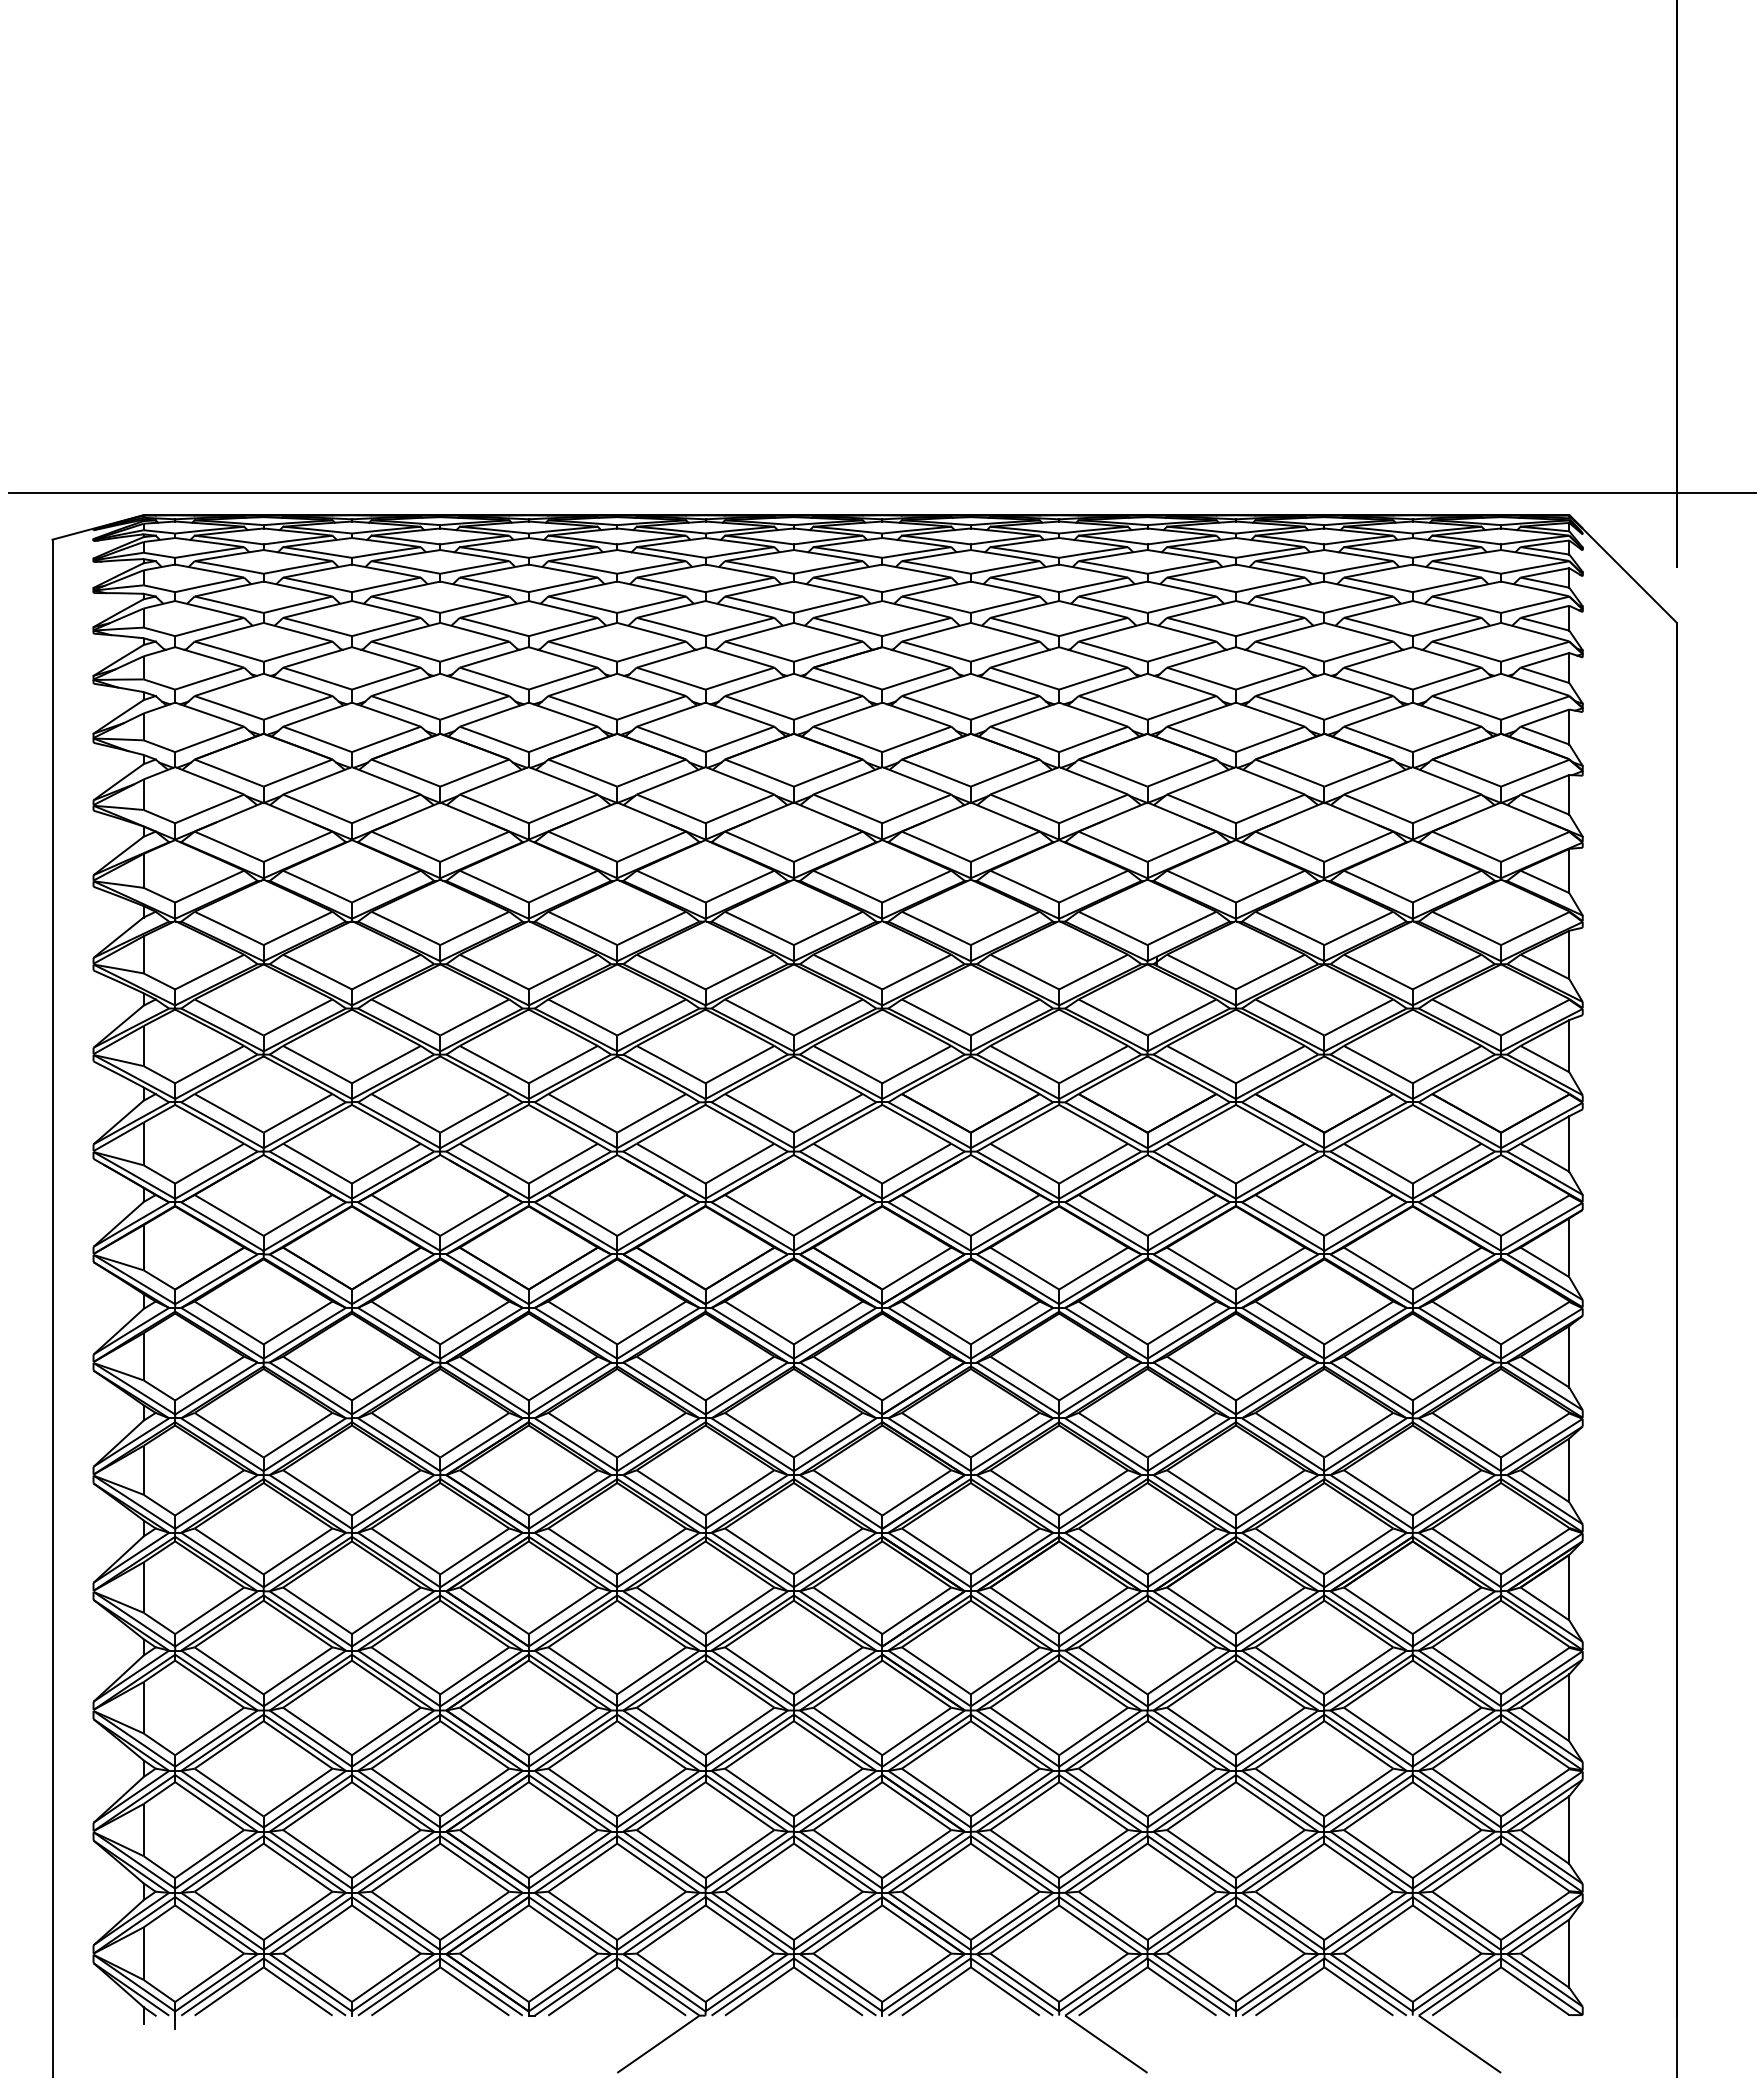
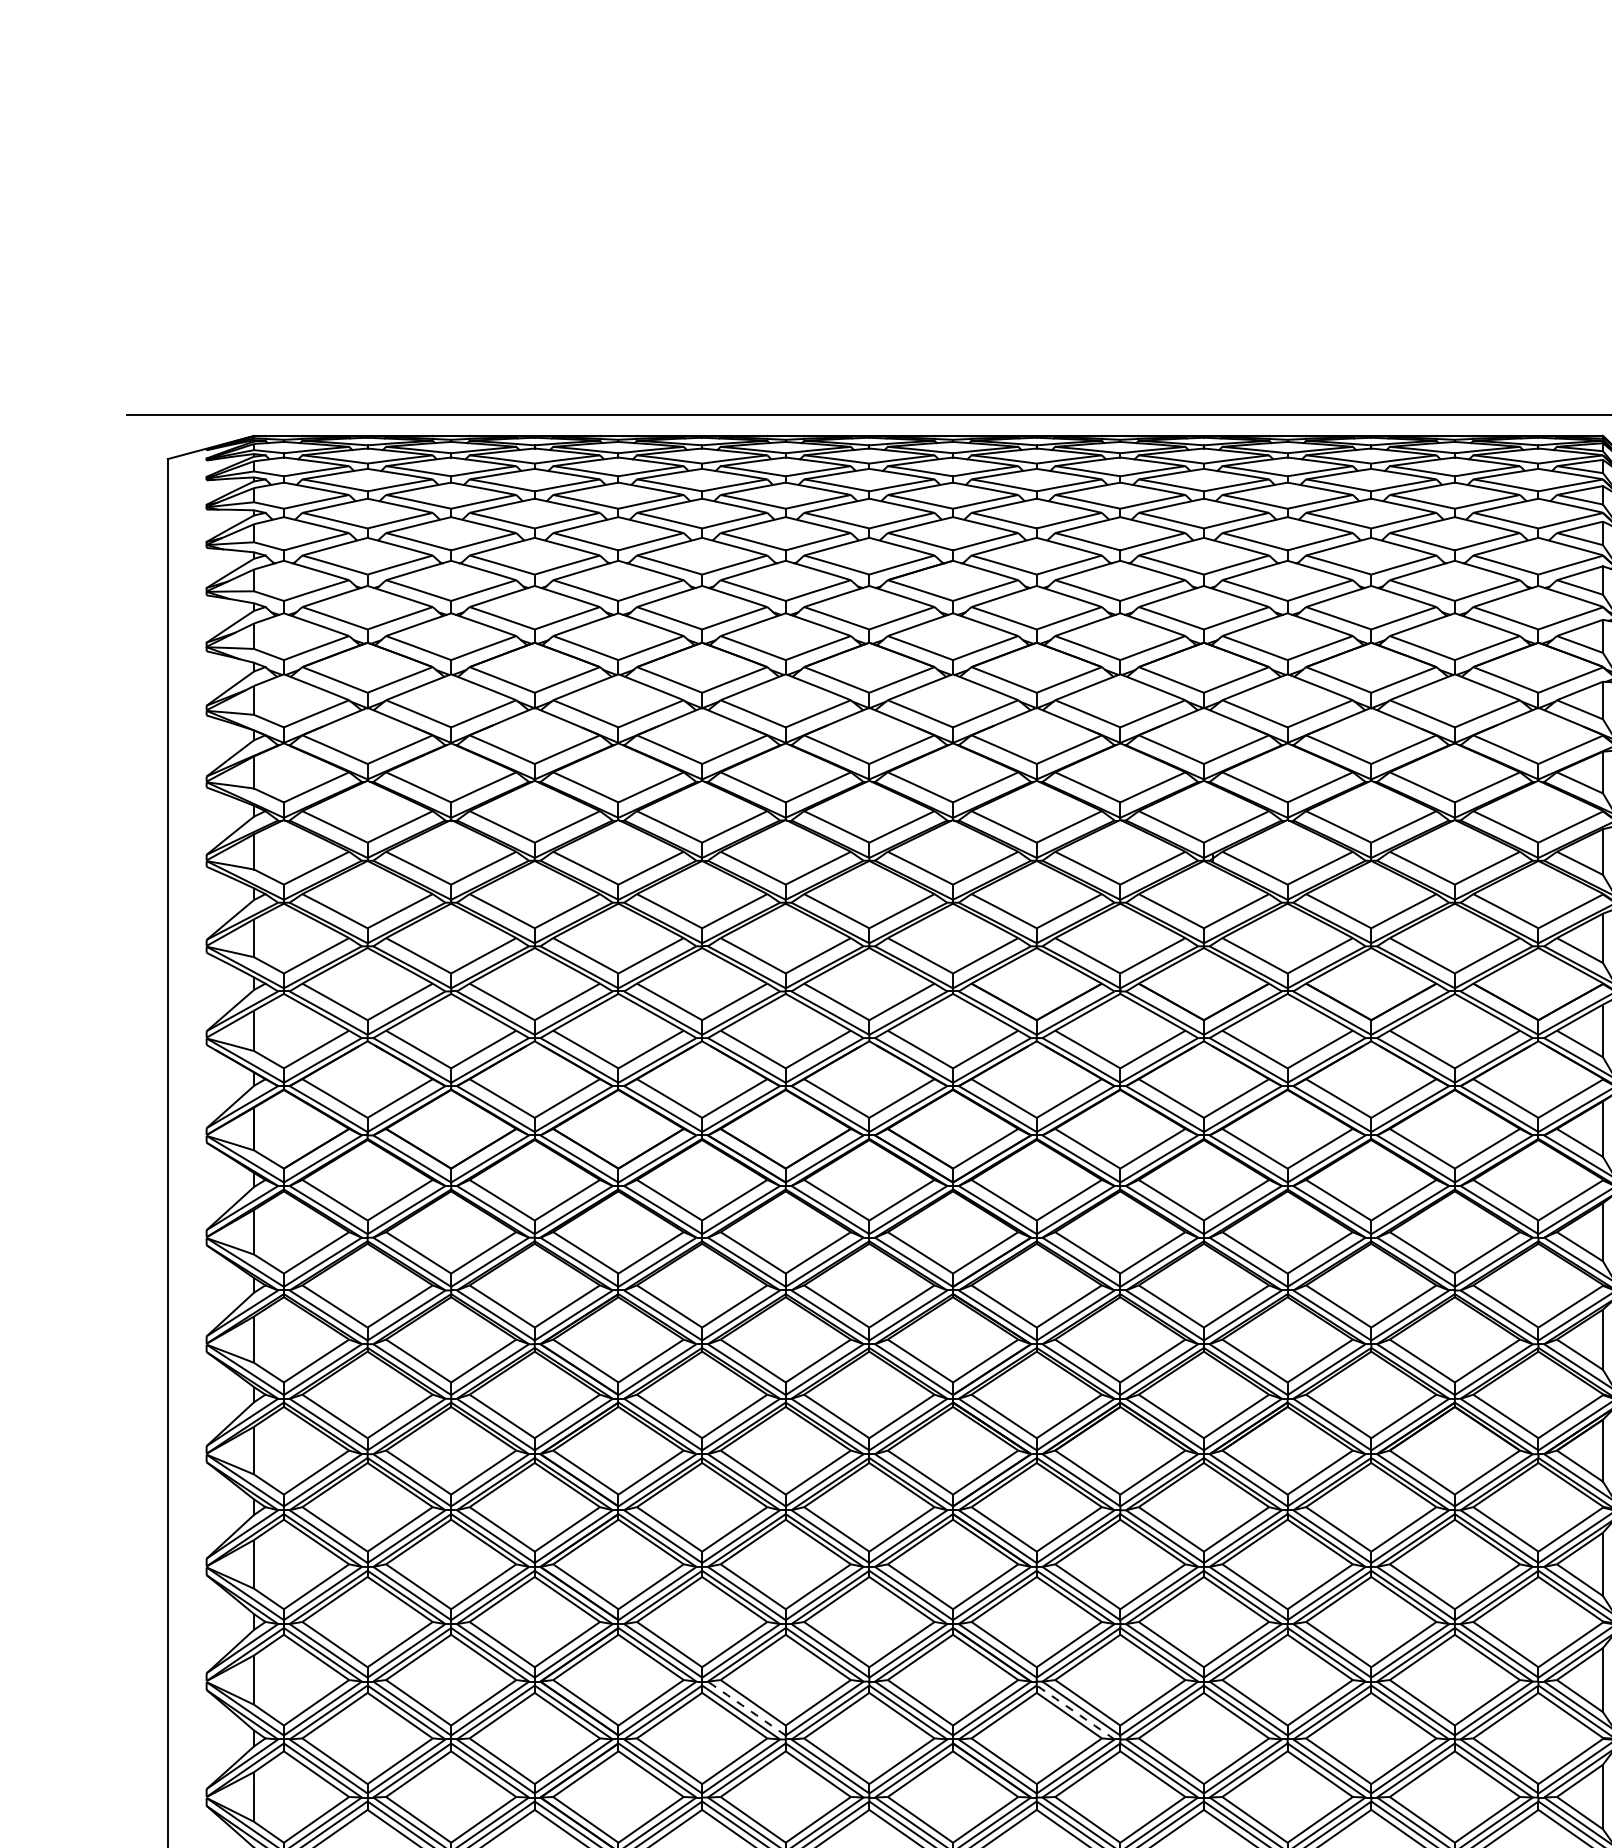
arc: (664, 1860) -> (746, 1708), solid -> dashed
arc: (1012, 1864) -> (1076, 1712), solid -> dashed

